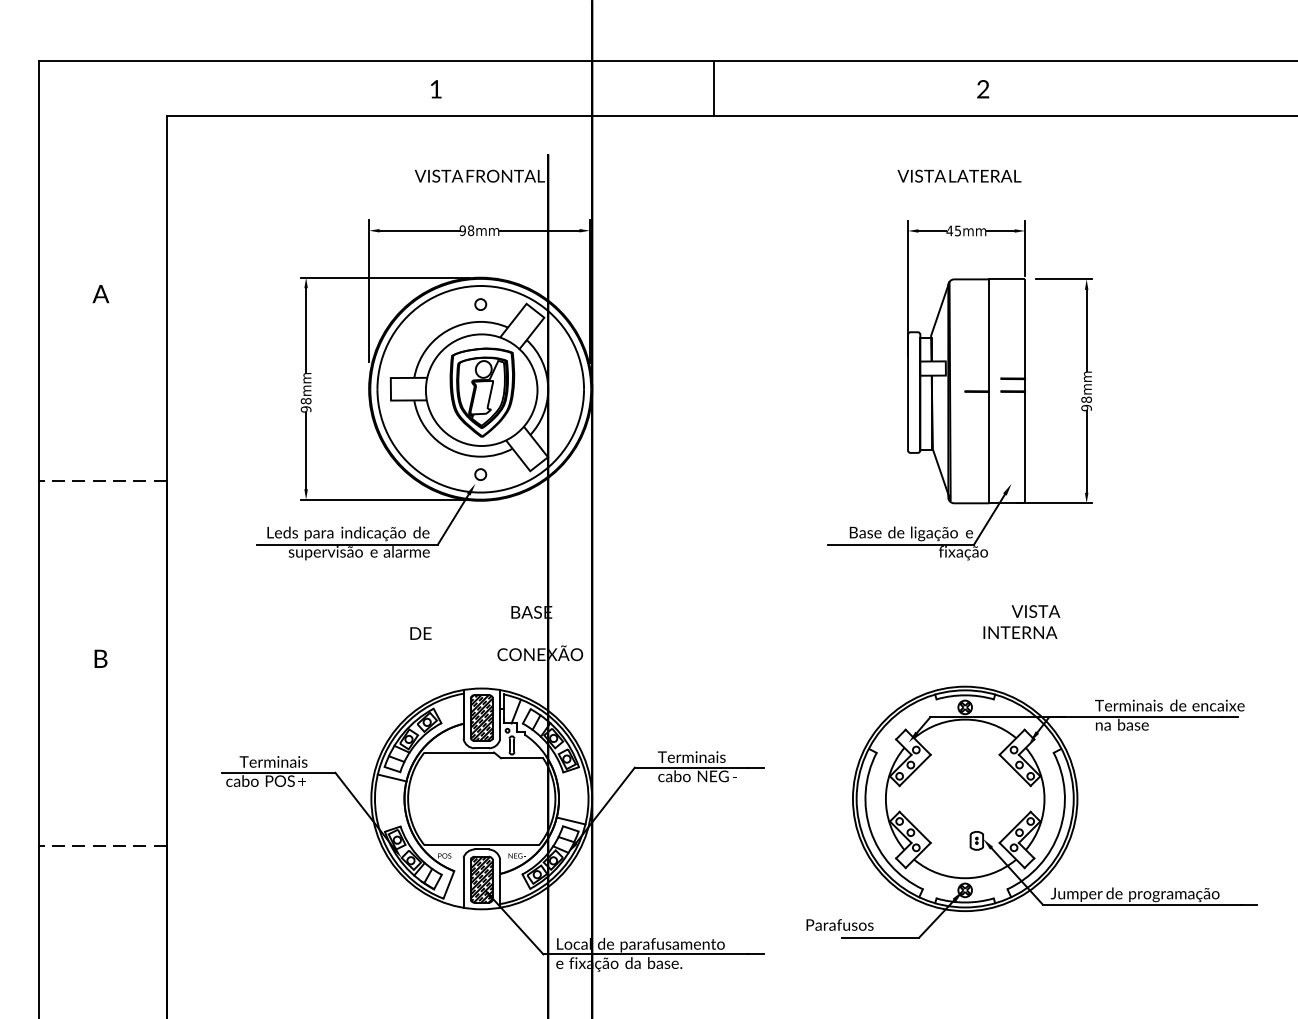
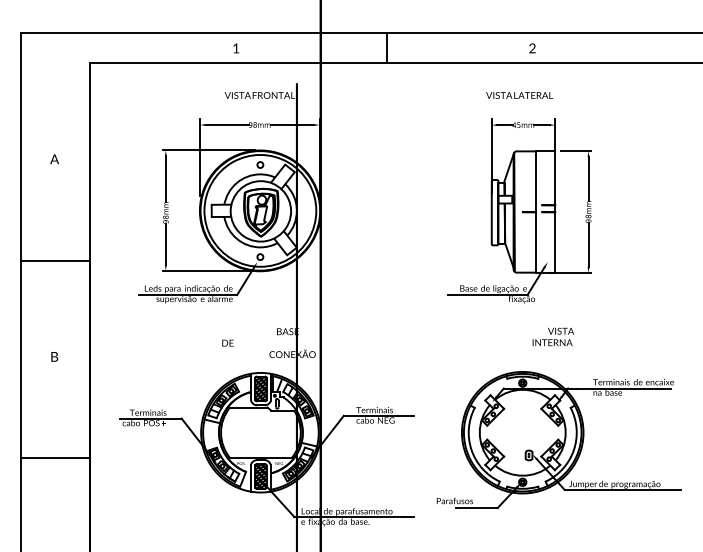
line: (102, 480) -> (55, 260), dashed -> solid
line: (102, 846) -> (55, 458), dashed -> solid

